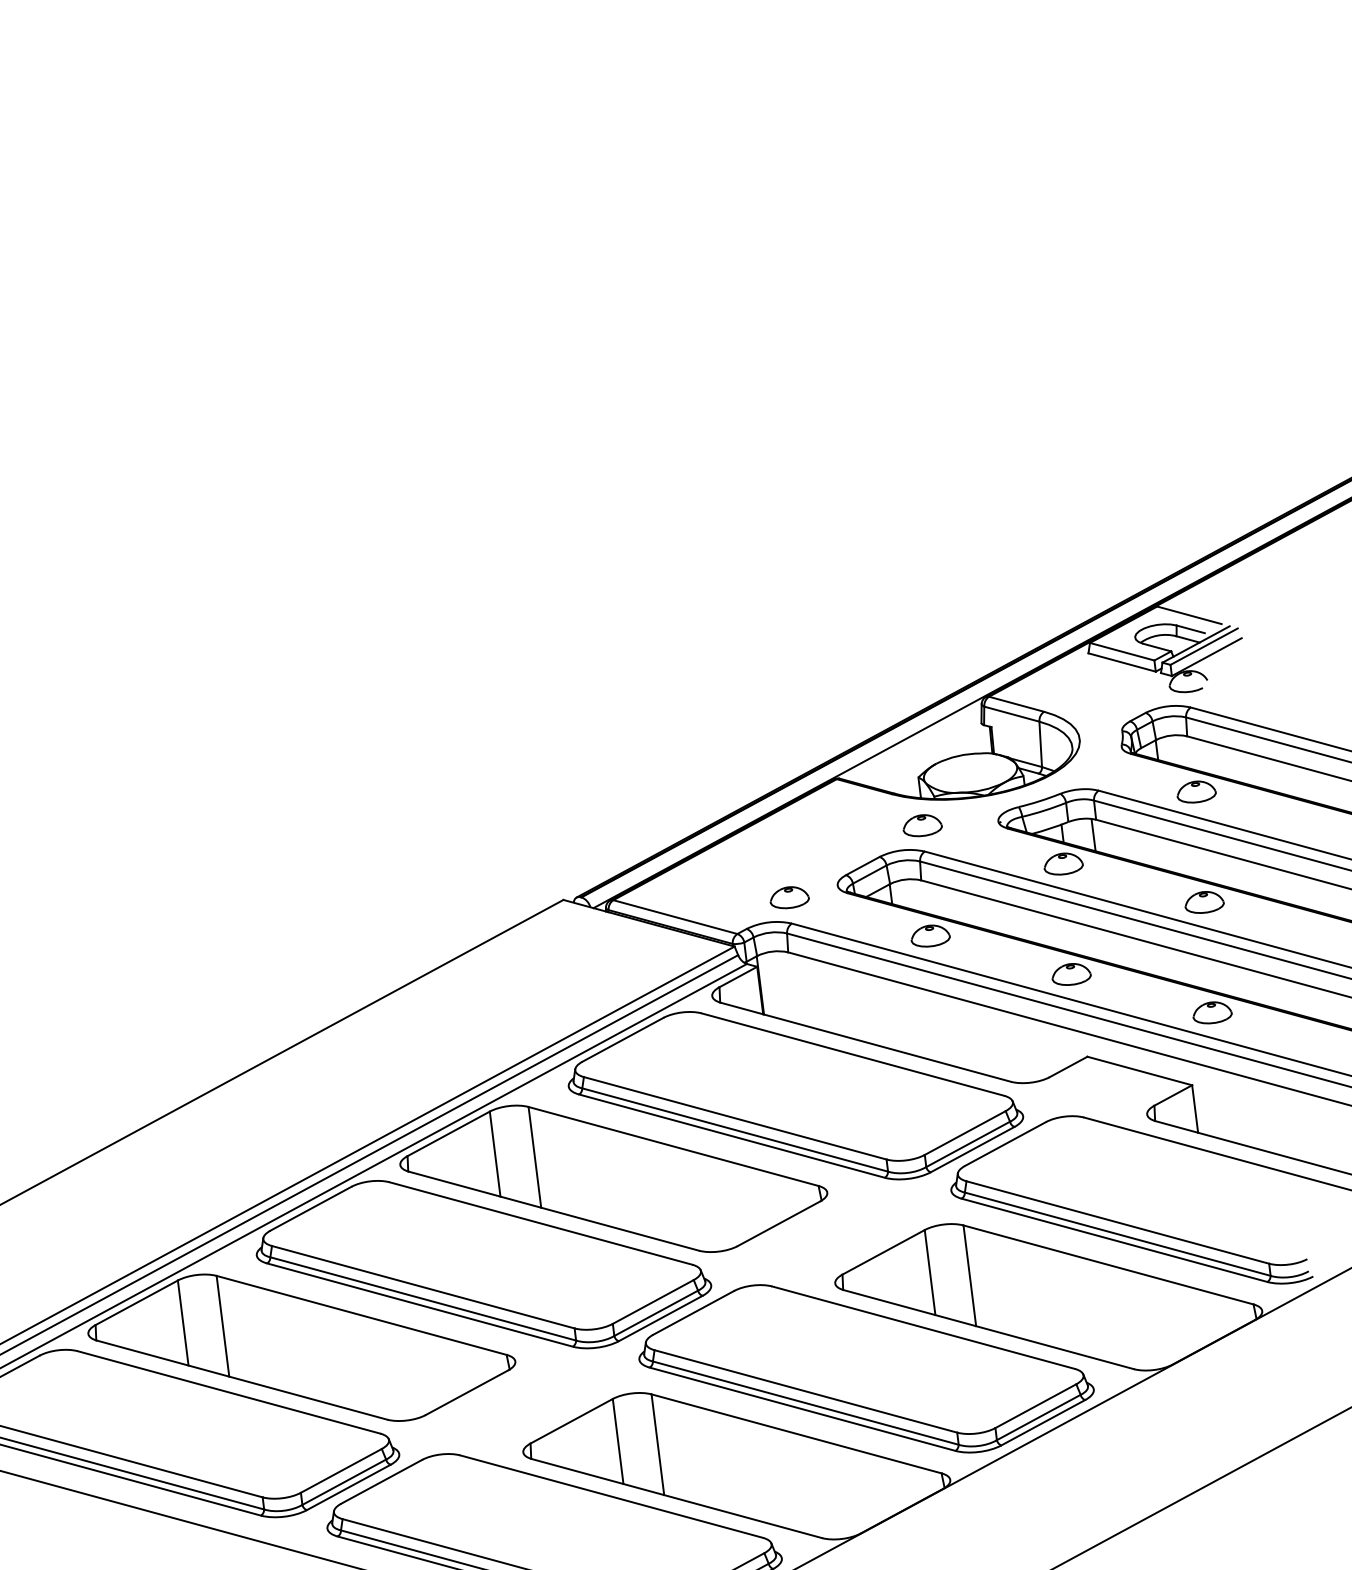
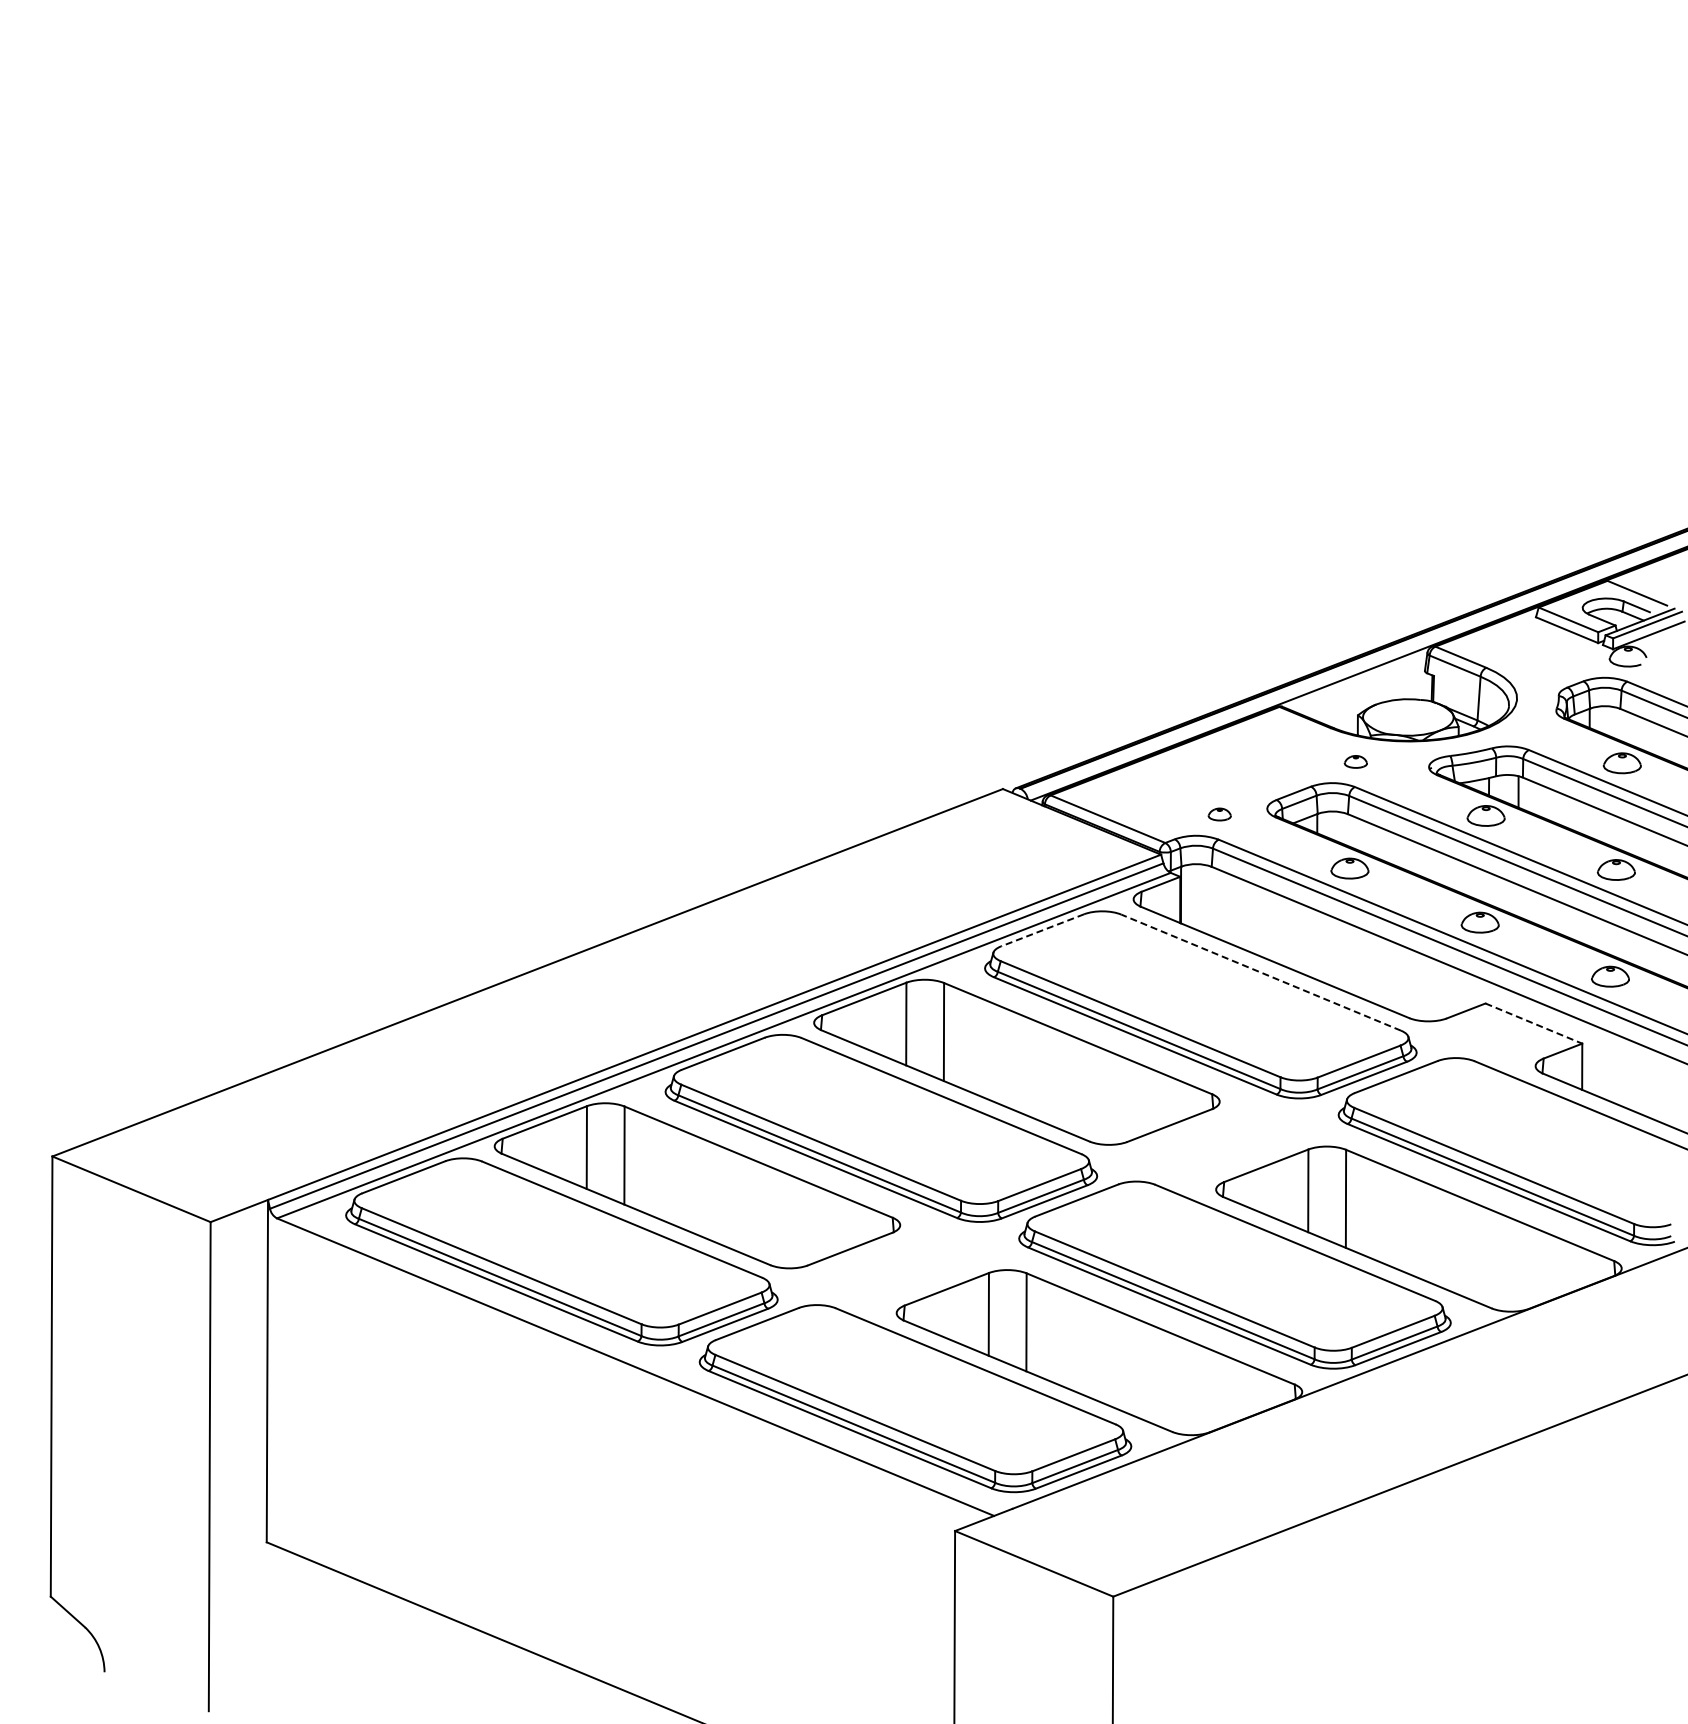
part: (922, 825) -> (1355, 761), size x0.6
part: (789, 897) -> (1219, 814), size x0.6
line: (622, 1040) -> (1042, 930), solid -> dashed
line: (852, 1054) -> (1260, 972), solid -> dashed
line: (1140, 1070) -> (1534, 1023), solid -> dashed

